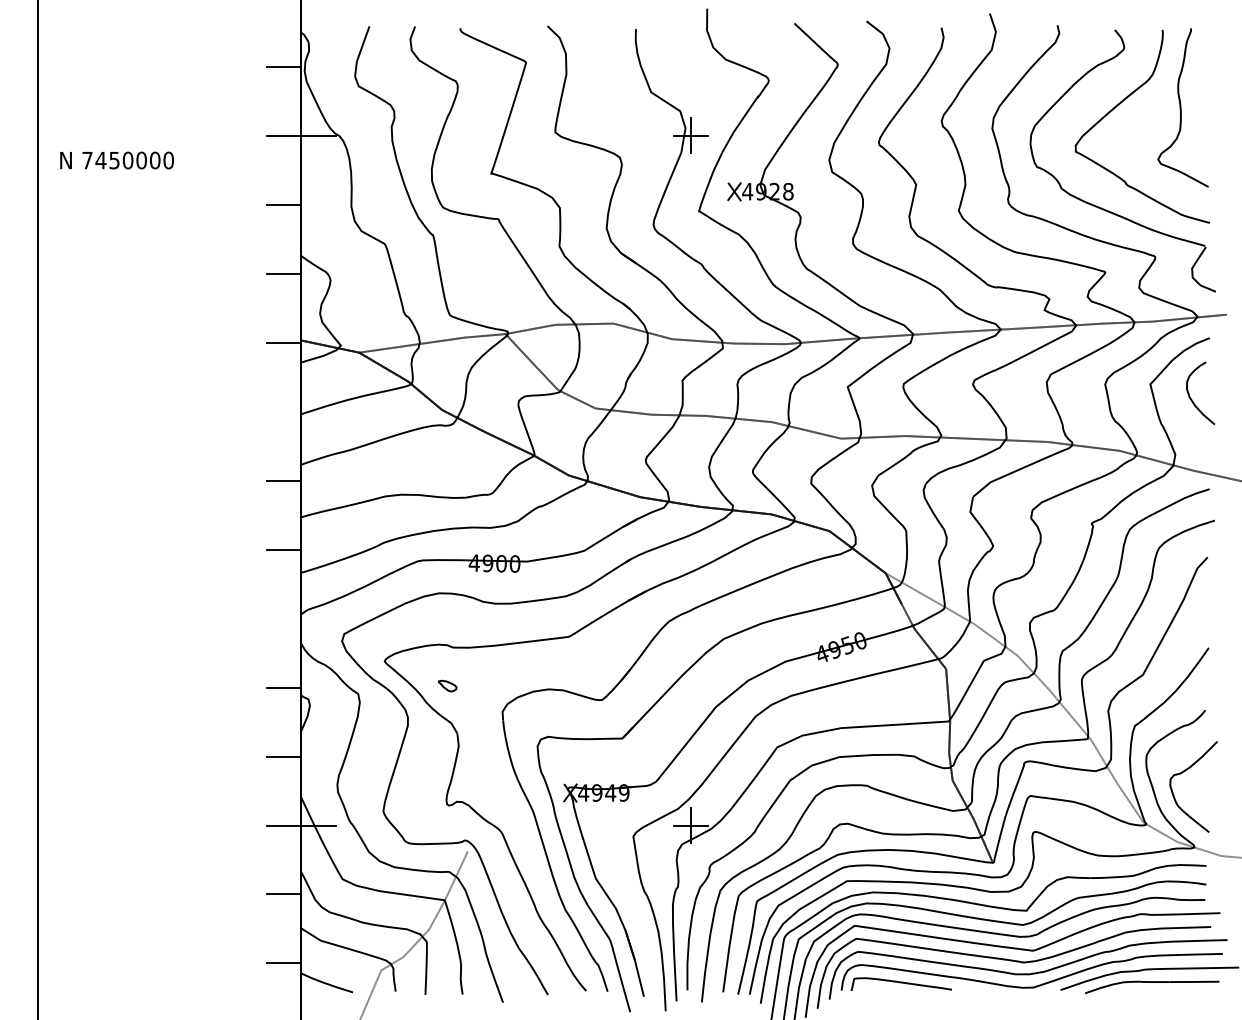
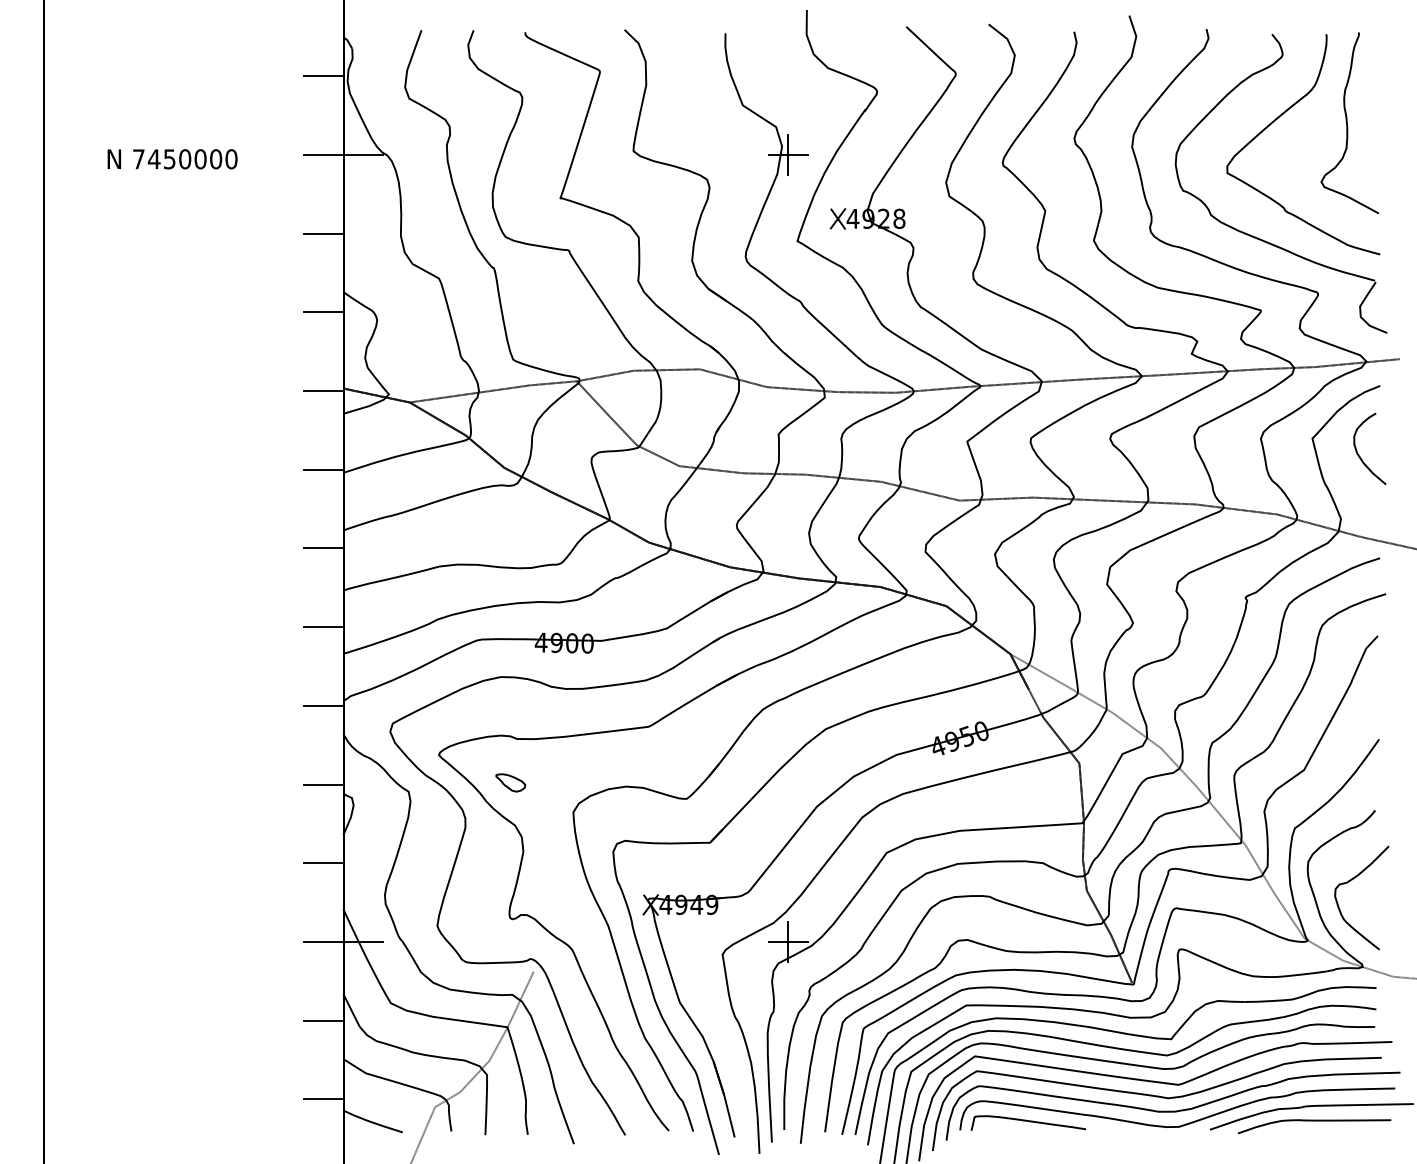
text: (117, 160) -> (172, 159), moved
line: (283, 411) -> (323, 469), added
line: (283, 618) -> (323, 705), added
part: (447, 685) -> (510, 782), size x1.43

